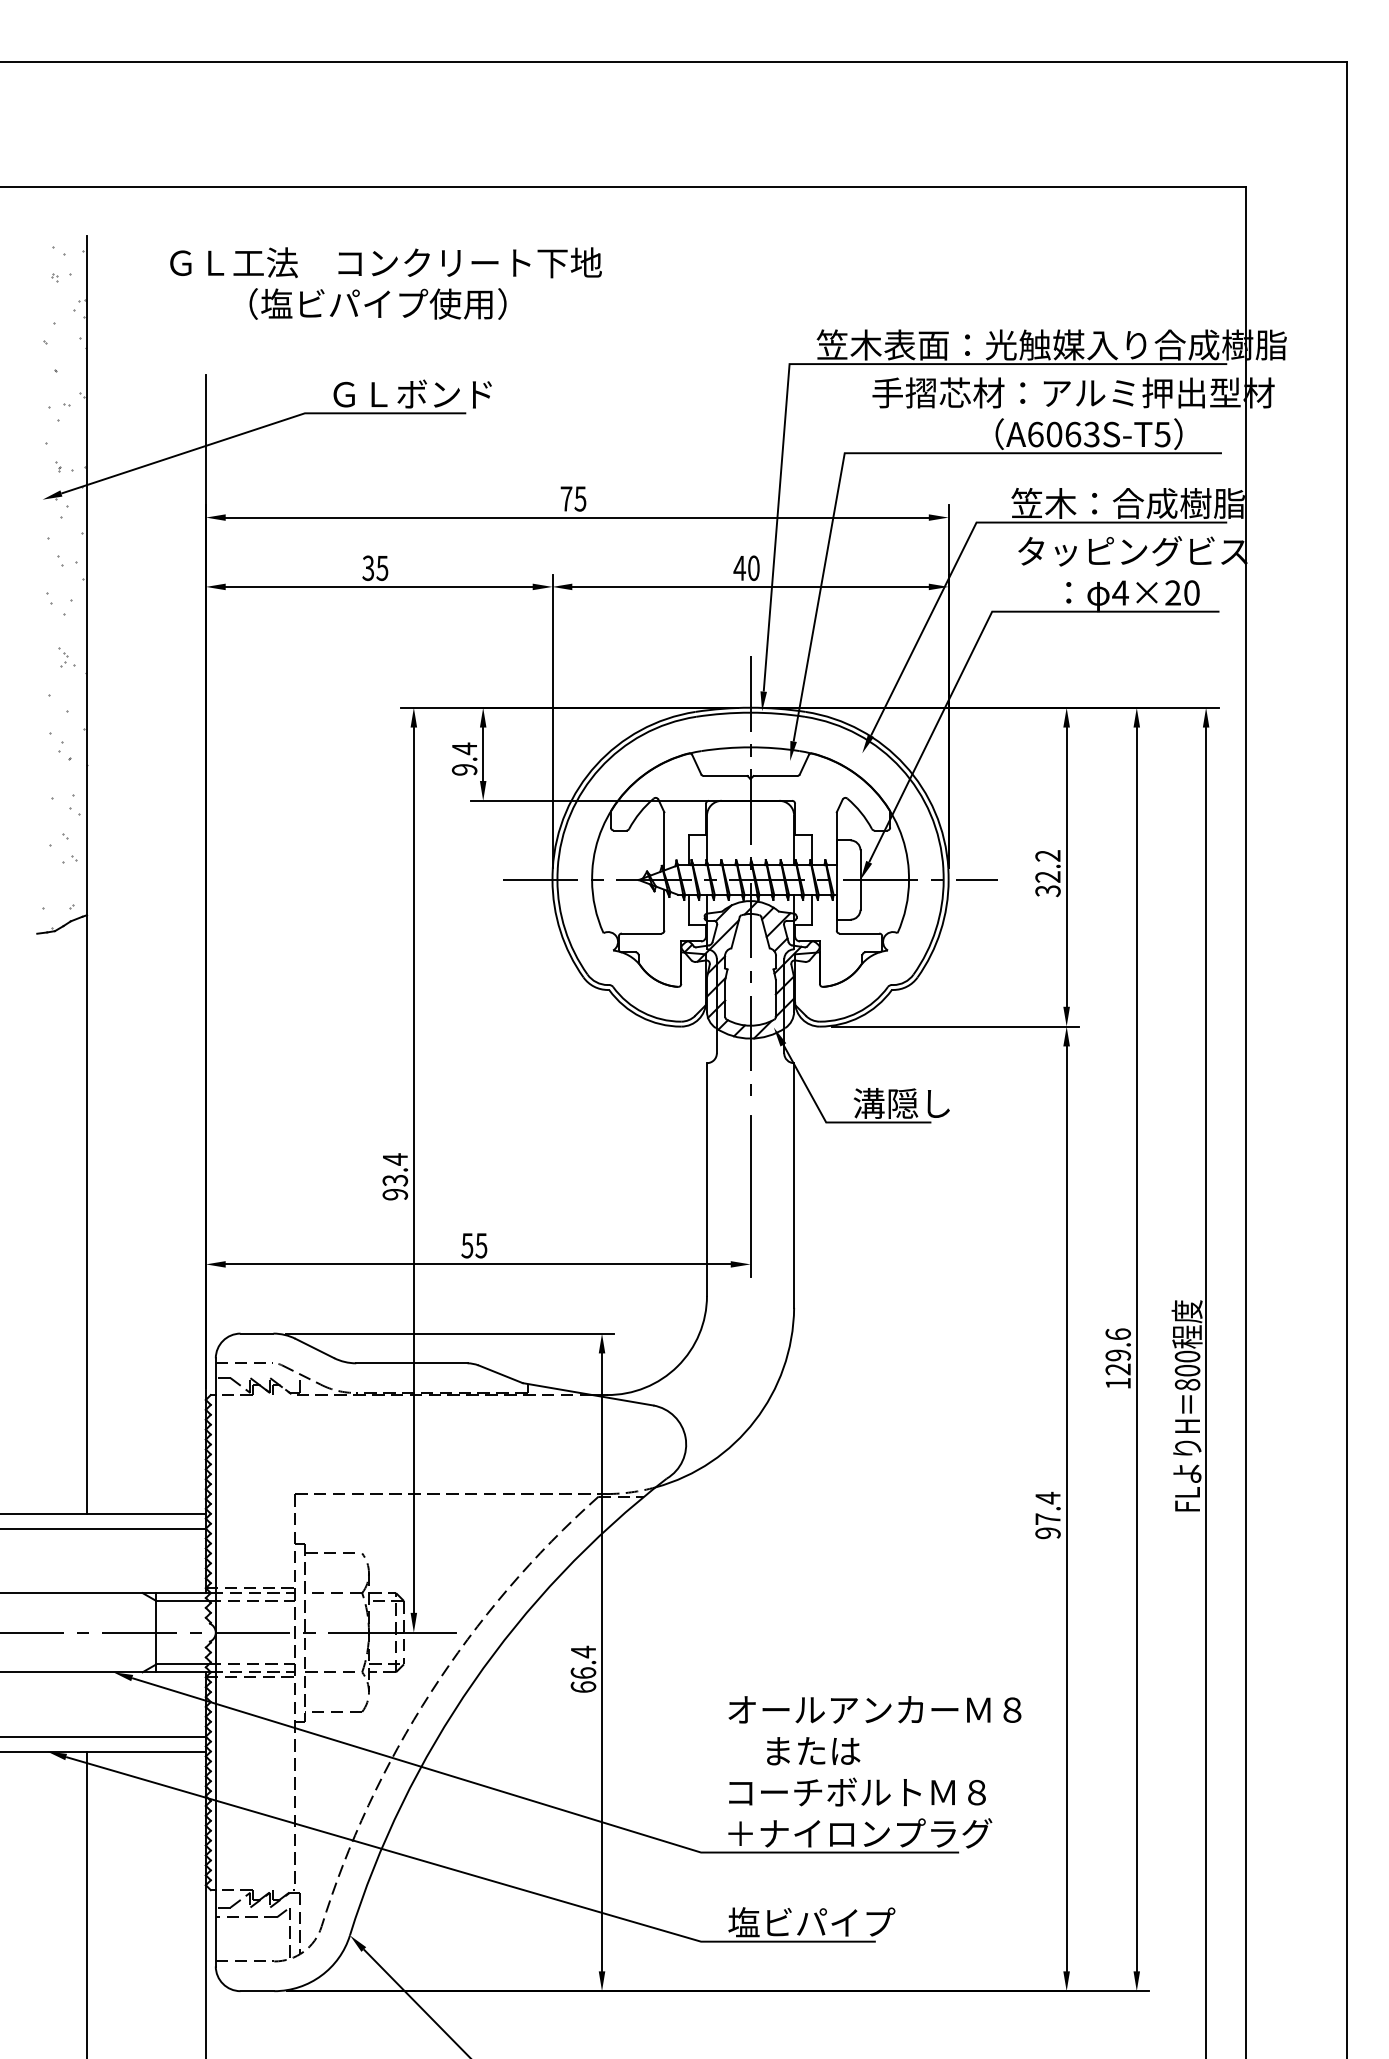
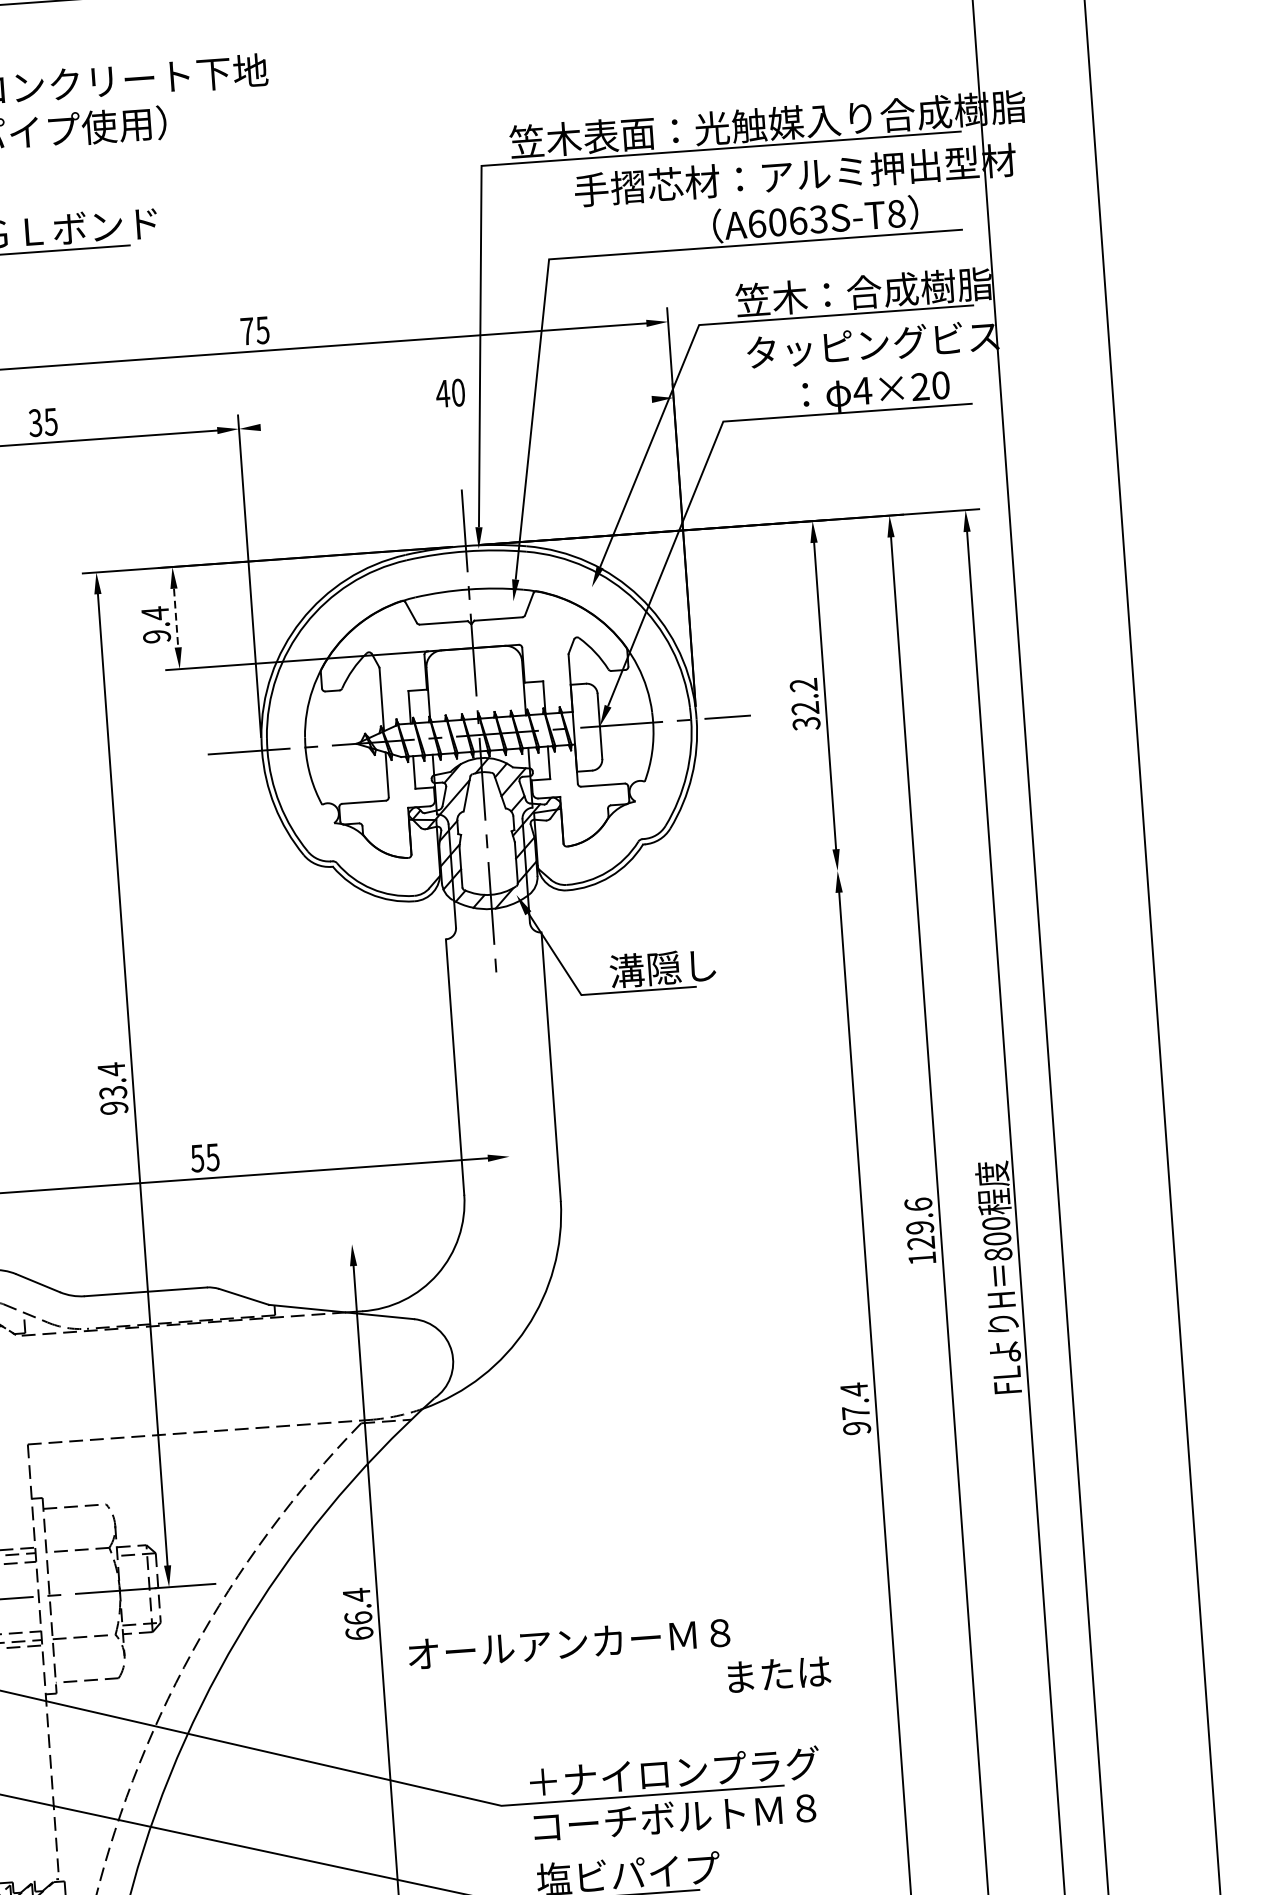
text: (1162, 434) -> (896, 213), A6063S-T5 -> A6063S-T8
line: (750, 586) -> (456, 412), removed
line: (483, 754) -> (176, 618), solid -> dashed
line: (955, 1026) -> (715, 879), removed
line: (750, 1196) -> (504, 1082), removed
line: (449, 1333) -> (184, 1256), removed
text: (874, 1709) -> (568, 1643), moved
text: (813, 1751) -> (779, 1674), moved
text: (857, 1791) -> (674, 1816), moved

